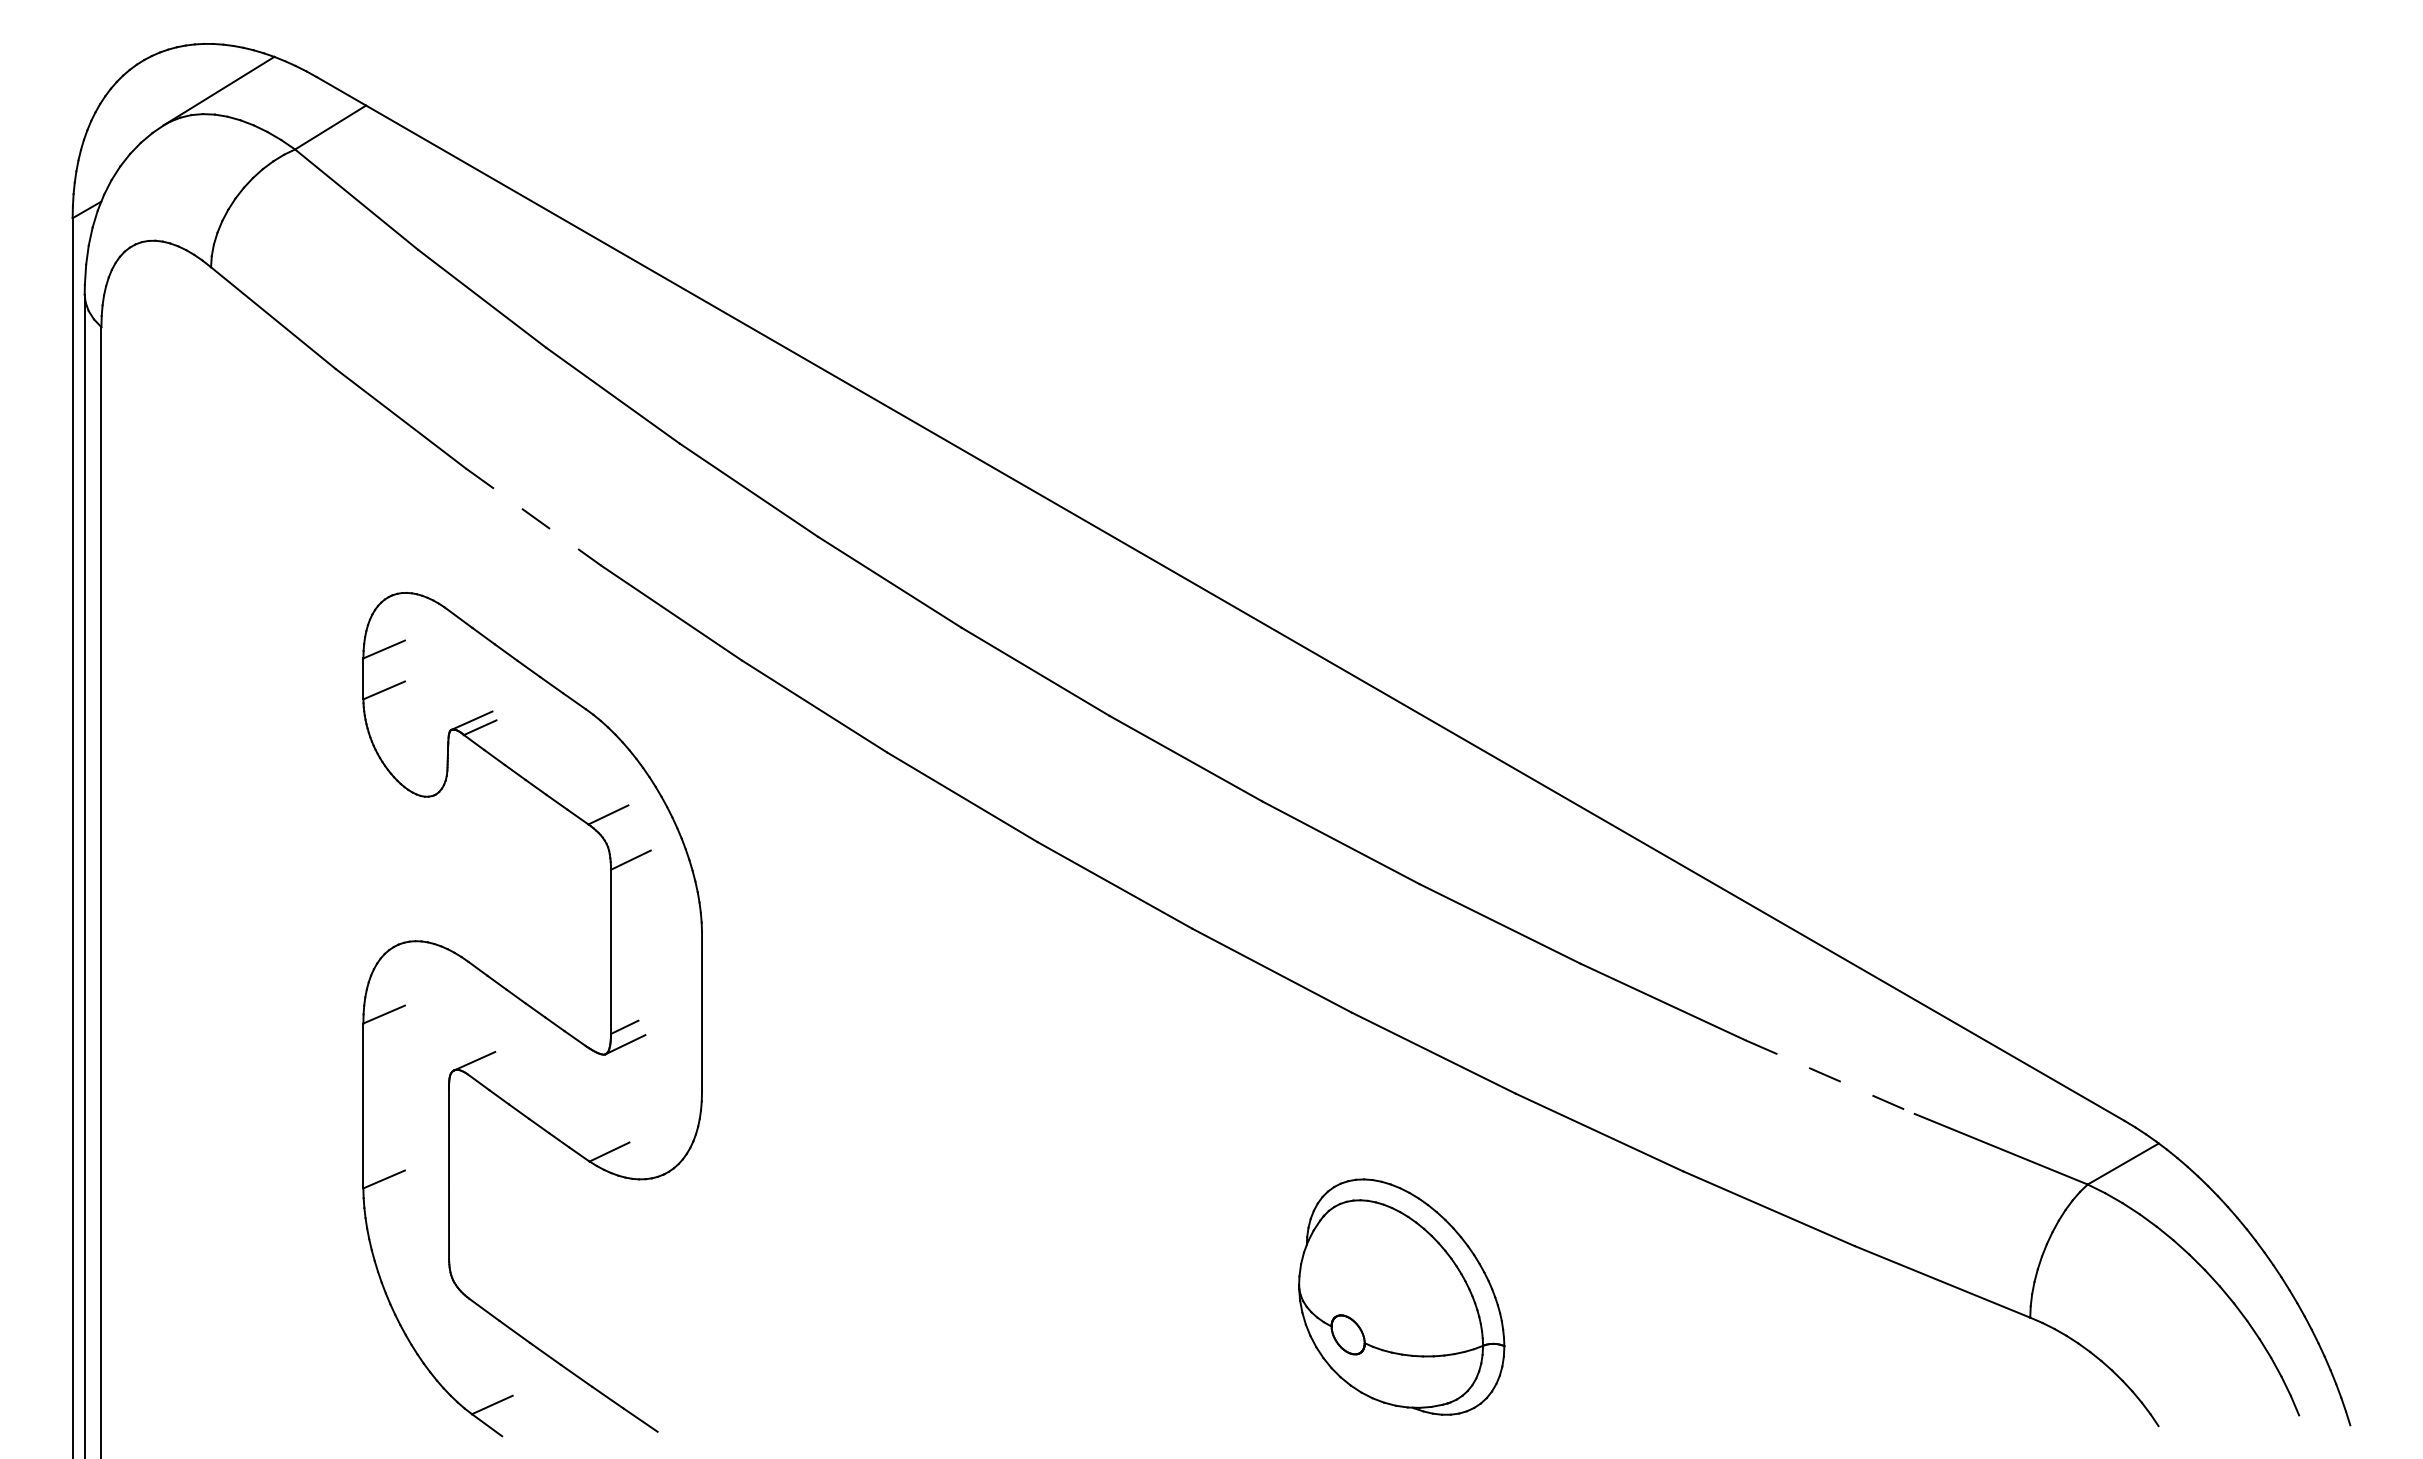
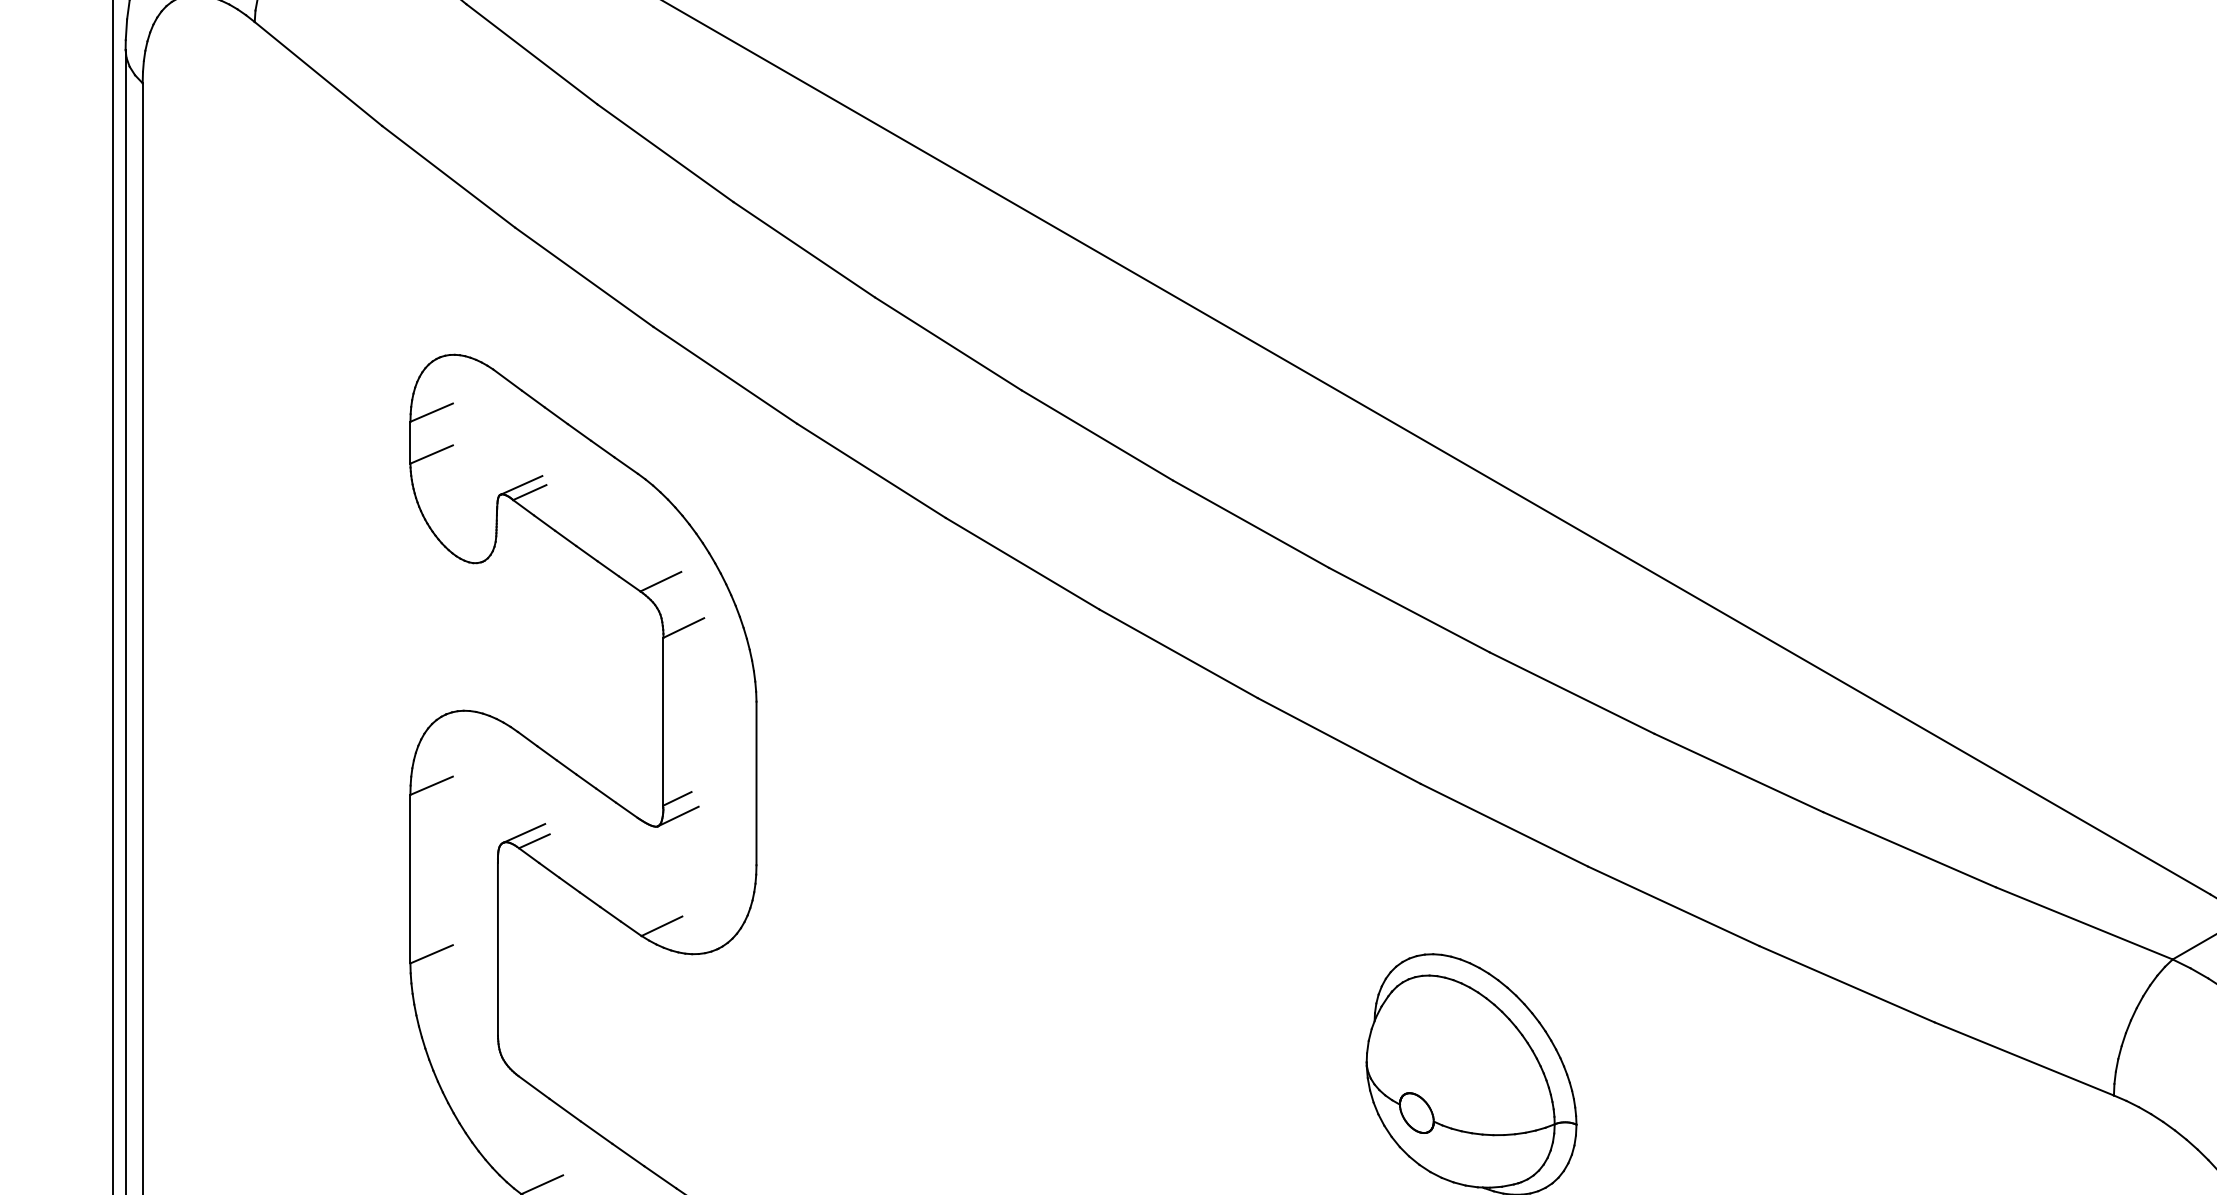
line: (533, 517) -> (584, 277), dashed -> solid
line: (484, 1068) -> (534, 840), added
line: (1830, 1077) -> (1909, 850), dashed -> solid

